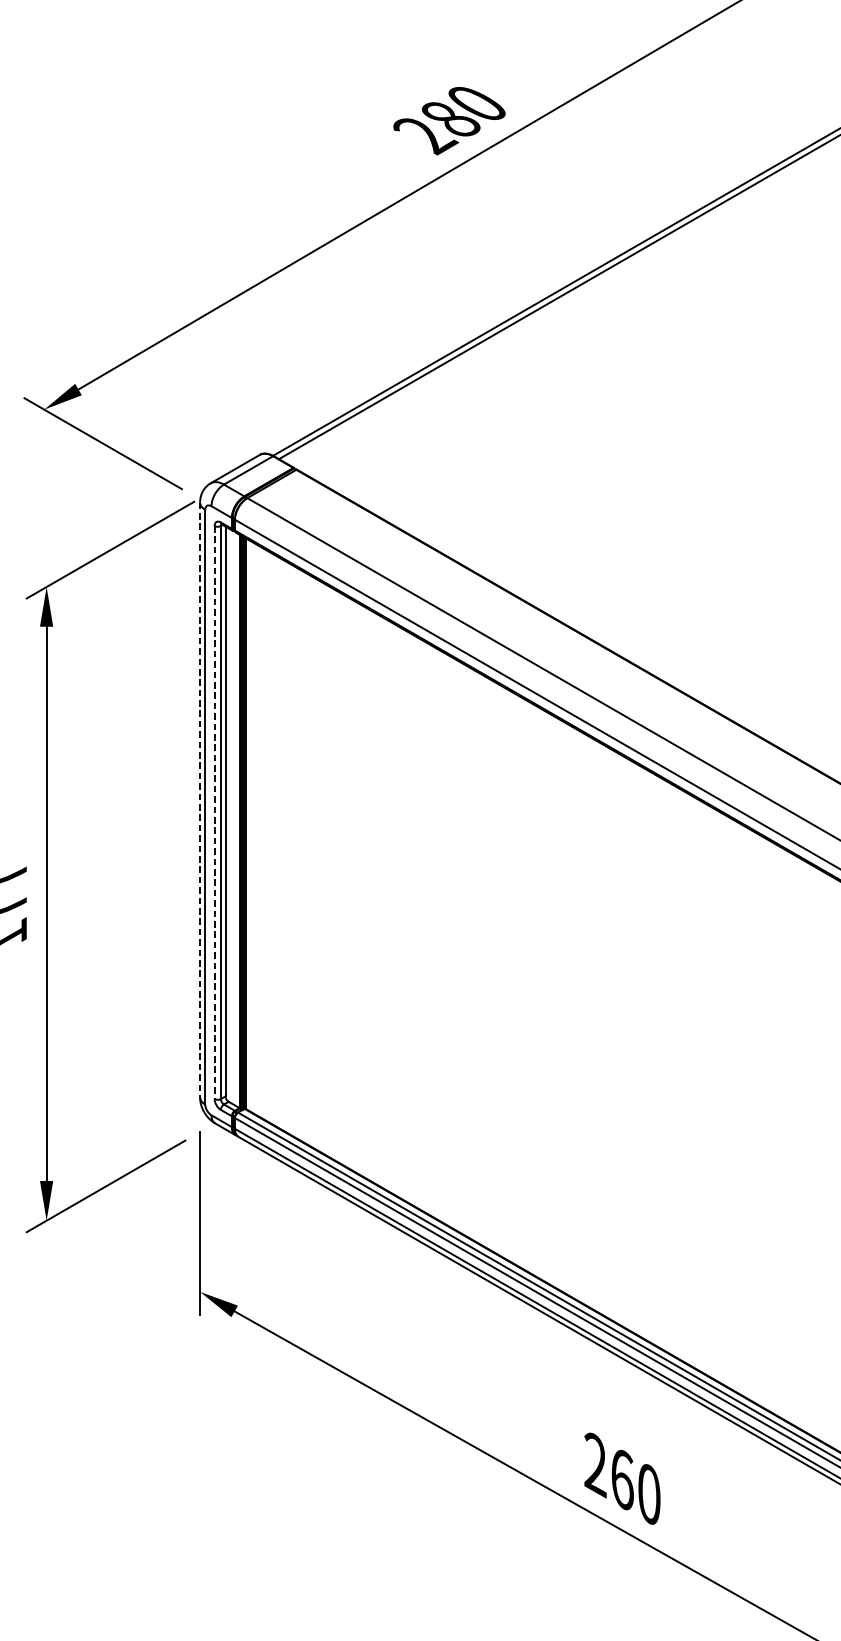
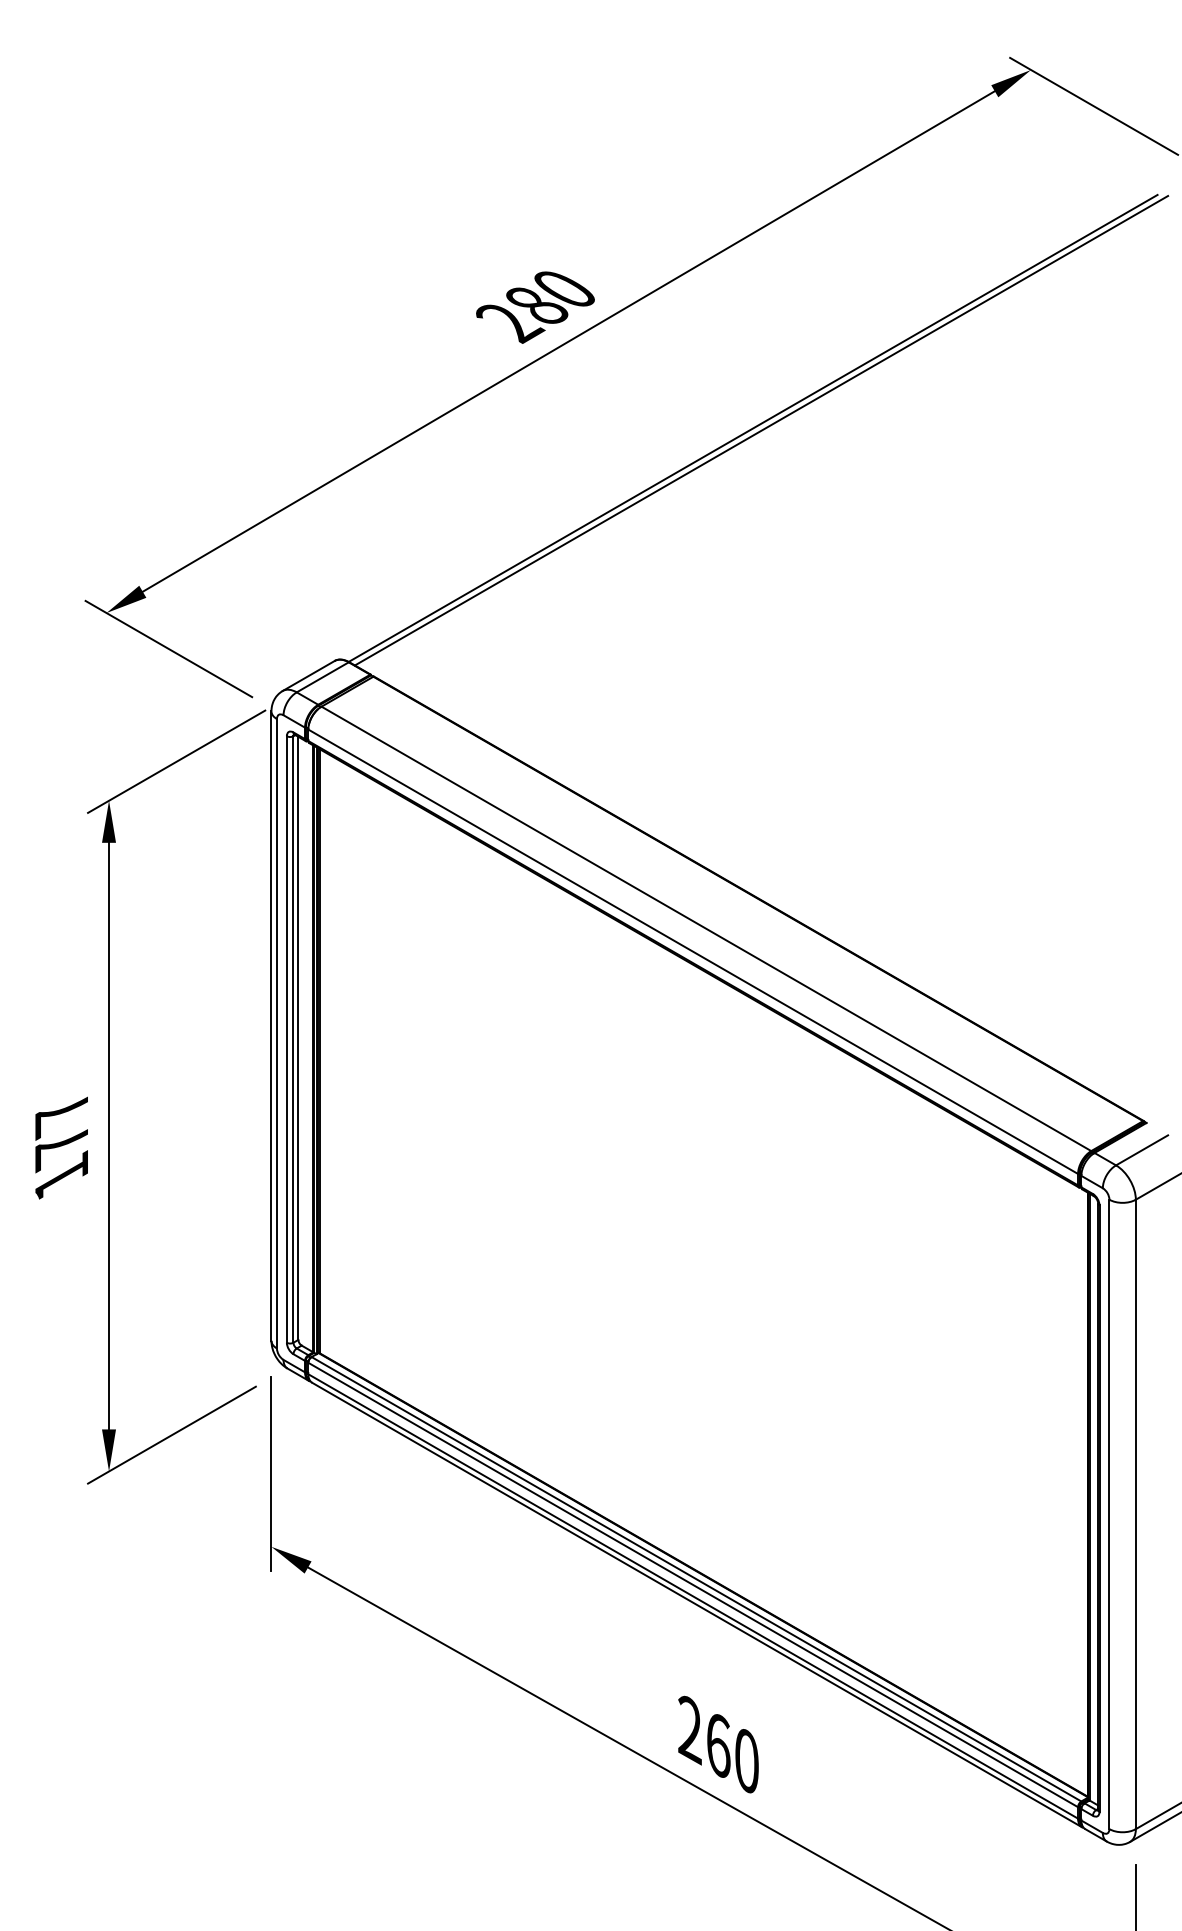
line: (200, 800) -> (271, 1026), dashed -> solid
line: (214, 813) -> (286, 1040), dashed -> solid

